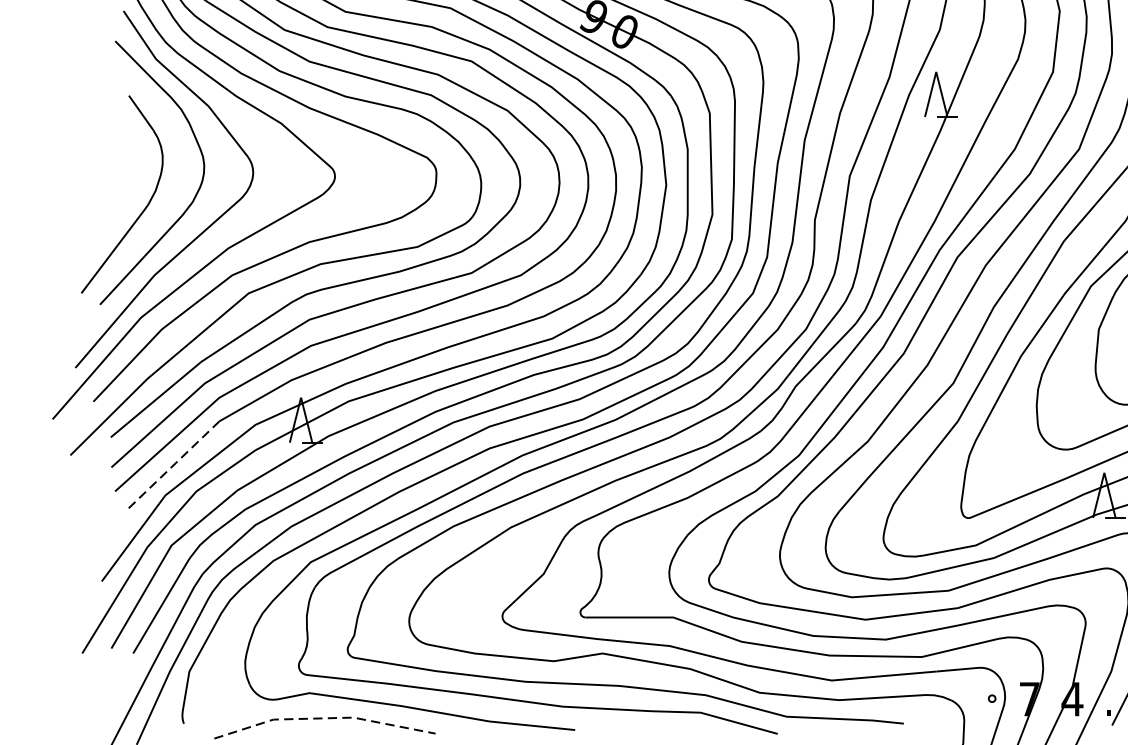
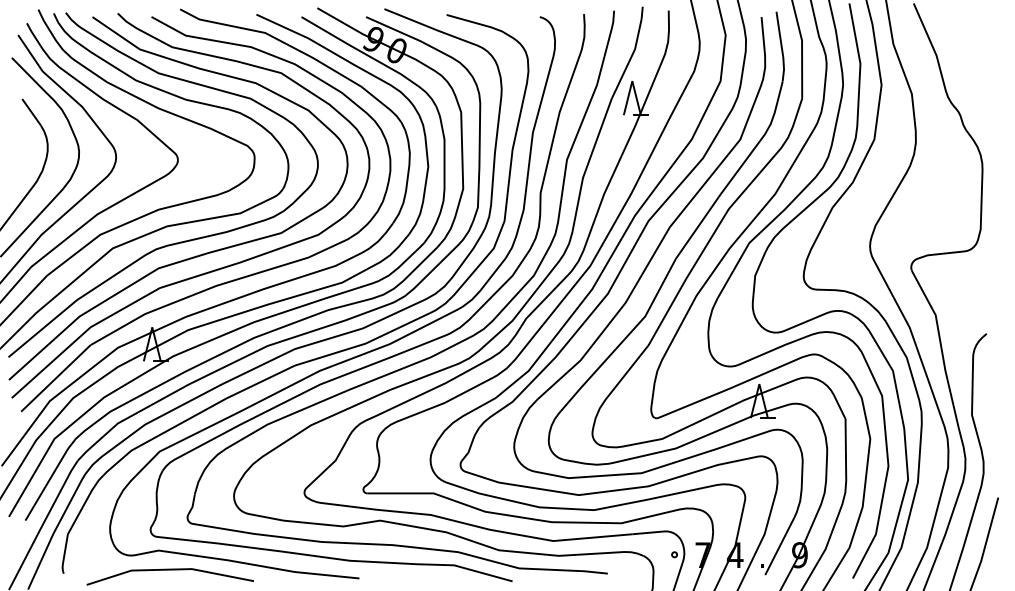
line: (172, 465) -> (55, 378), dashed -> solid
line: (325, 718) -> (170, 569), dashed -> solid

